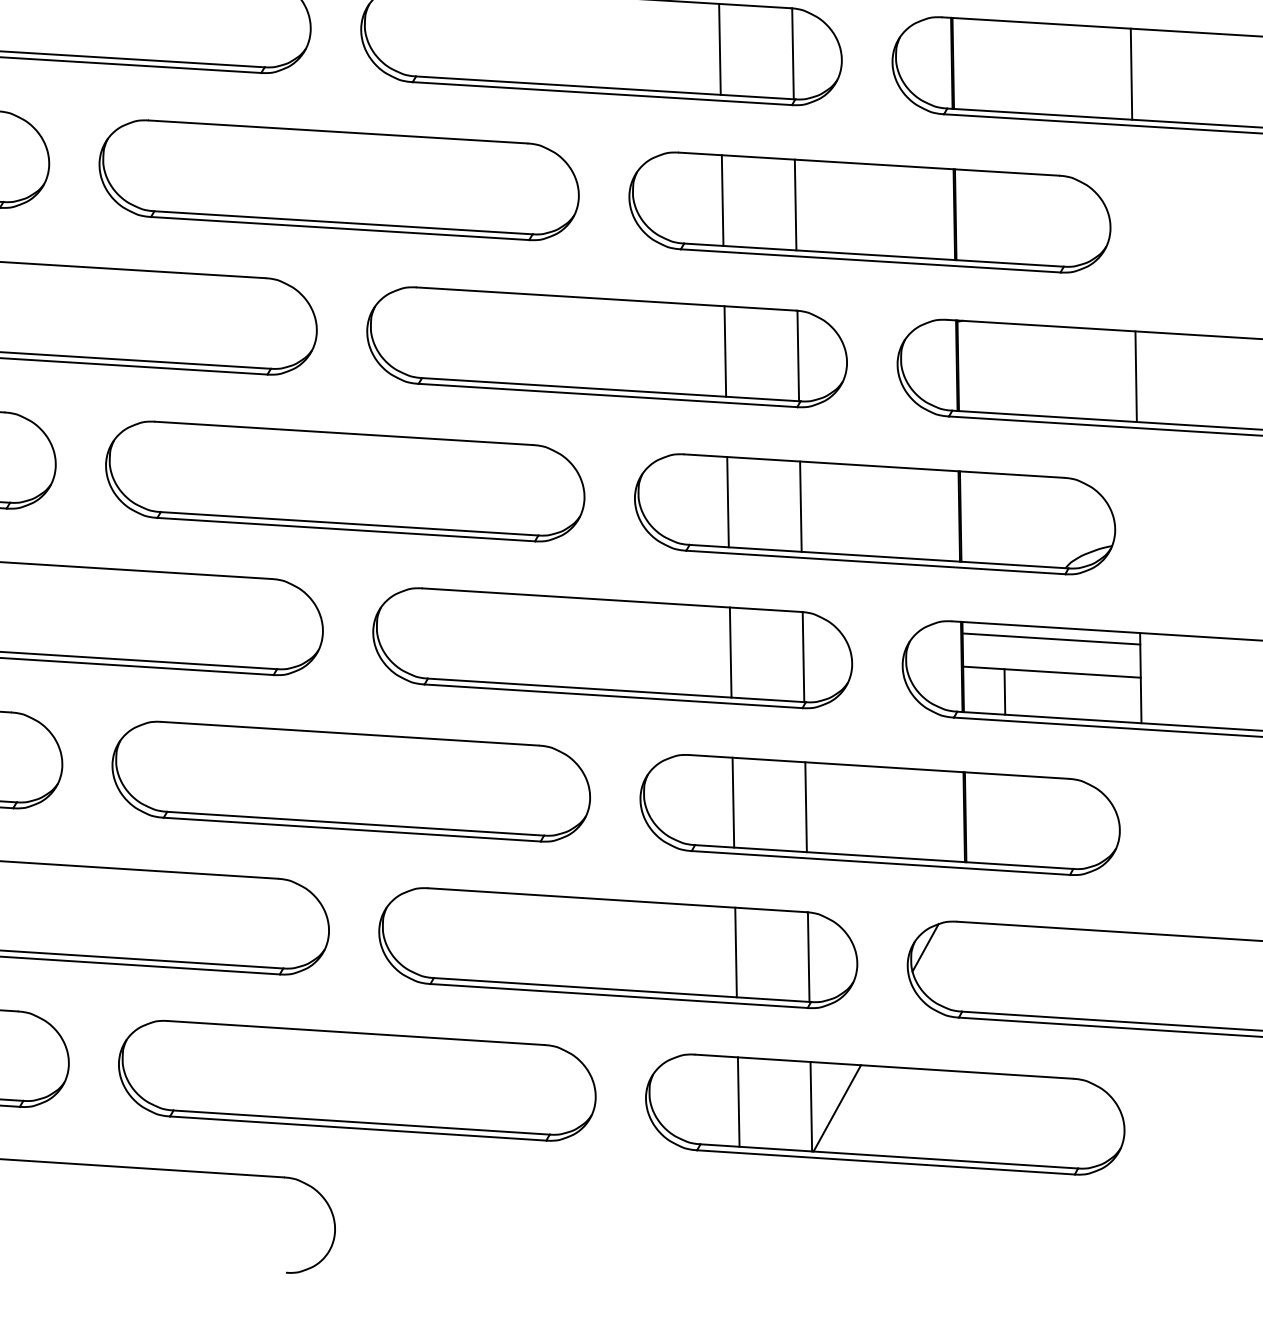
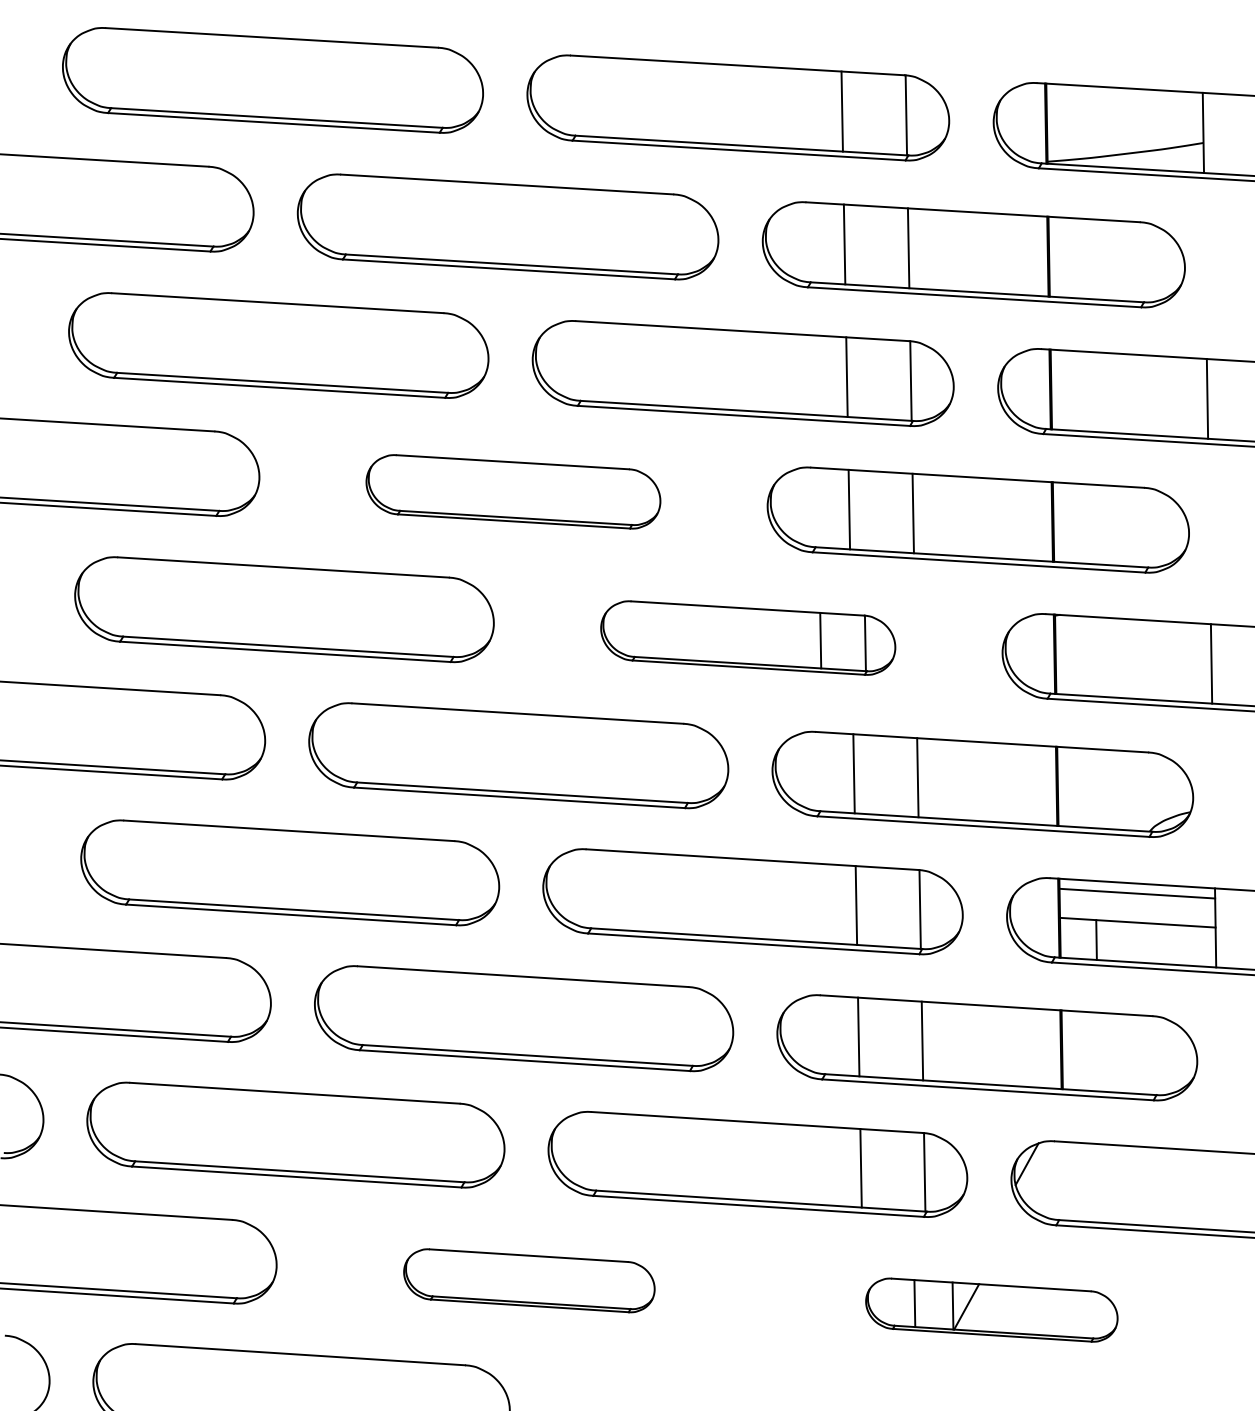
part: (339, 179) -> (513, 491), size x0.7
part: (607, 346) -> (748, 637), size x0.7
part: (357, 1080) -> (529, 1280), size x0.6
part: (884, 1113) -> (991, 1309), size x0.6

